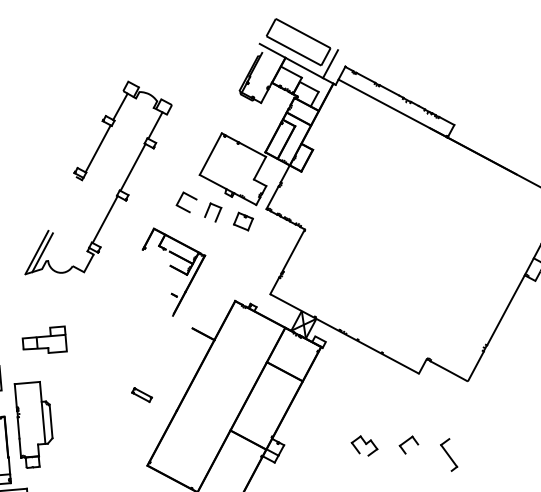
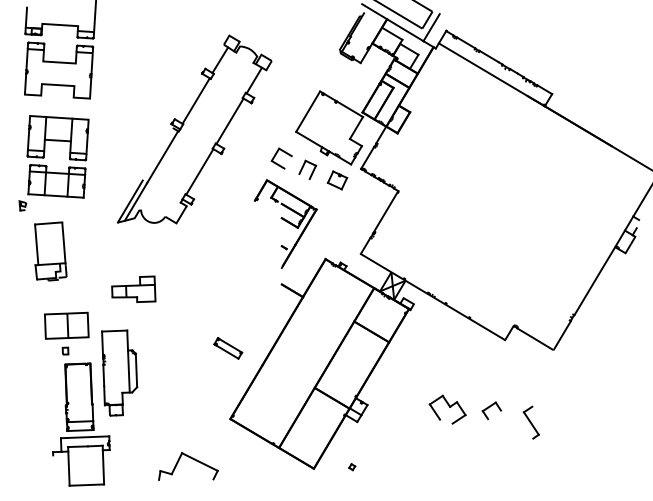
line: (67, 206) -> (162, 157), added
part: (174, 271) -> (285, 223), moved
part: (142, 395) -> (228, 348), size x1.43
part: (364, 445) -> (447, 409), size x1.43

